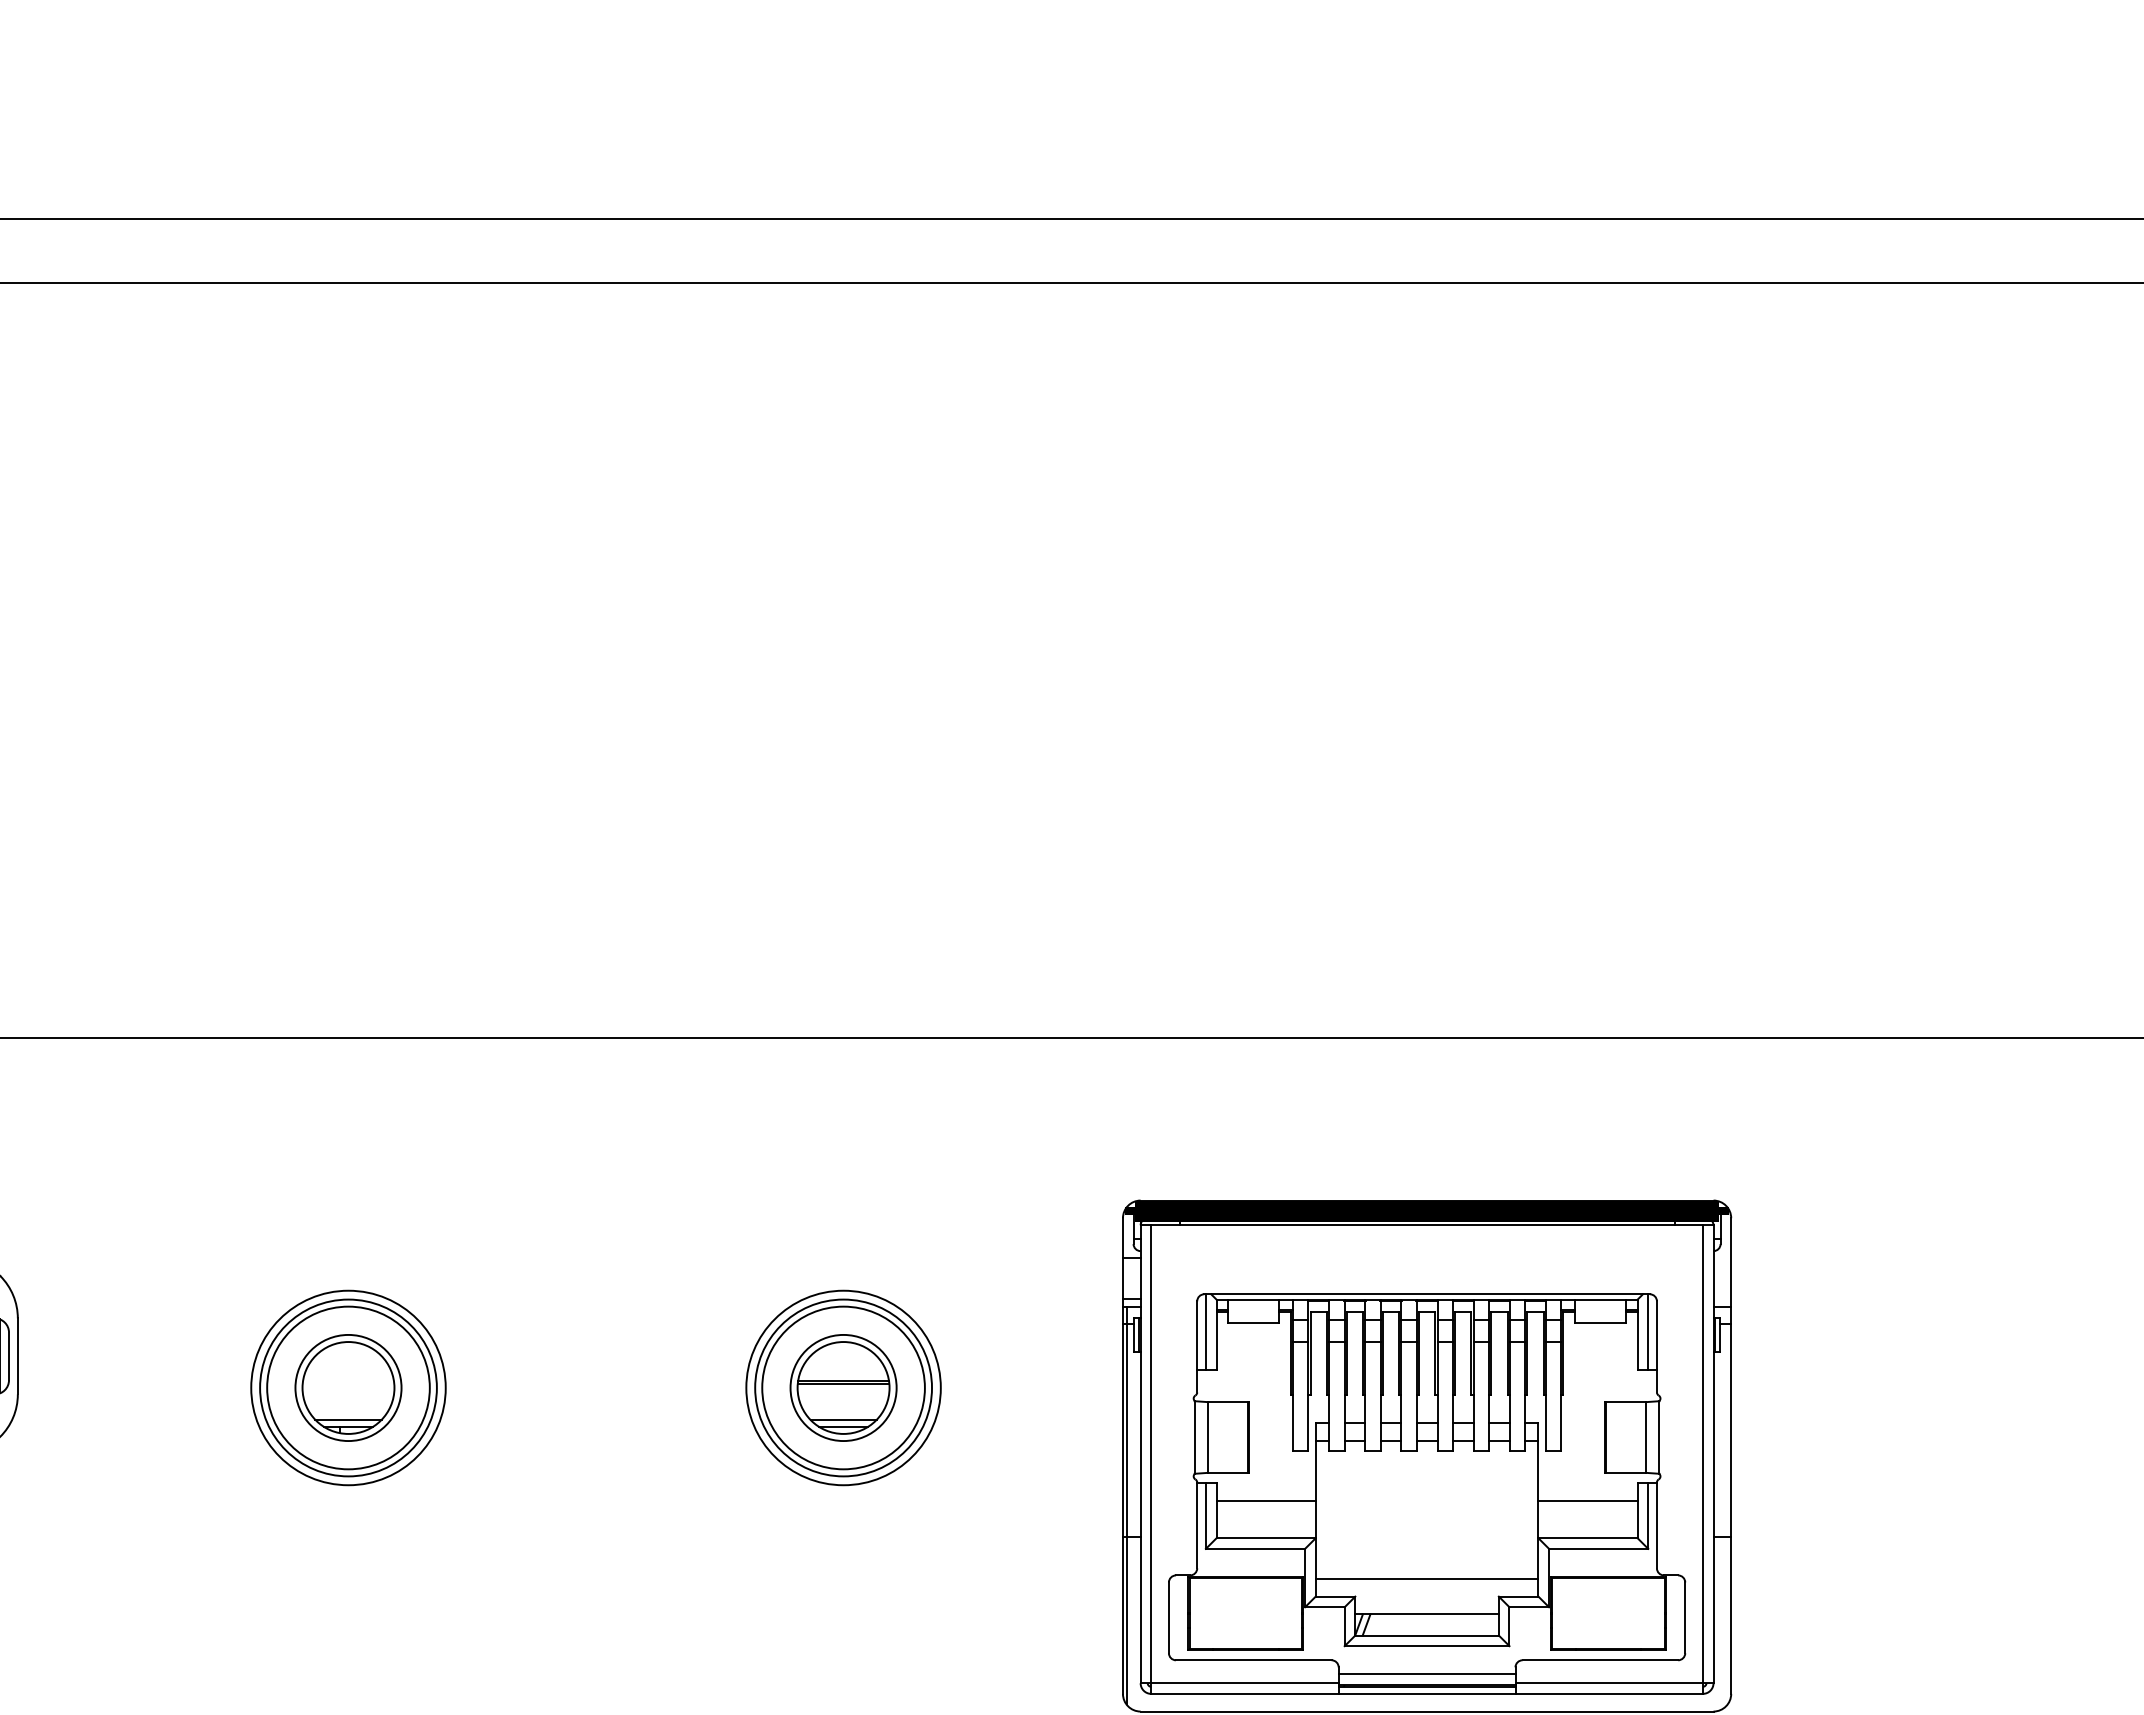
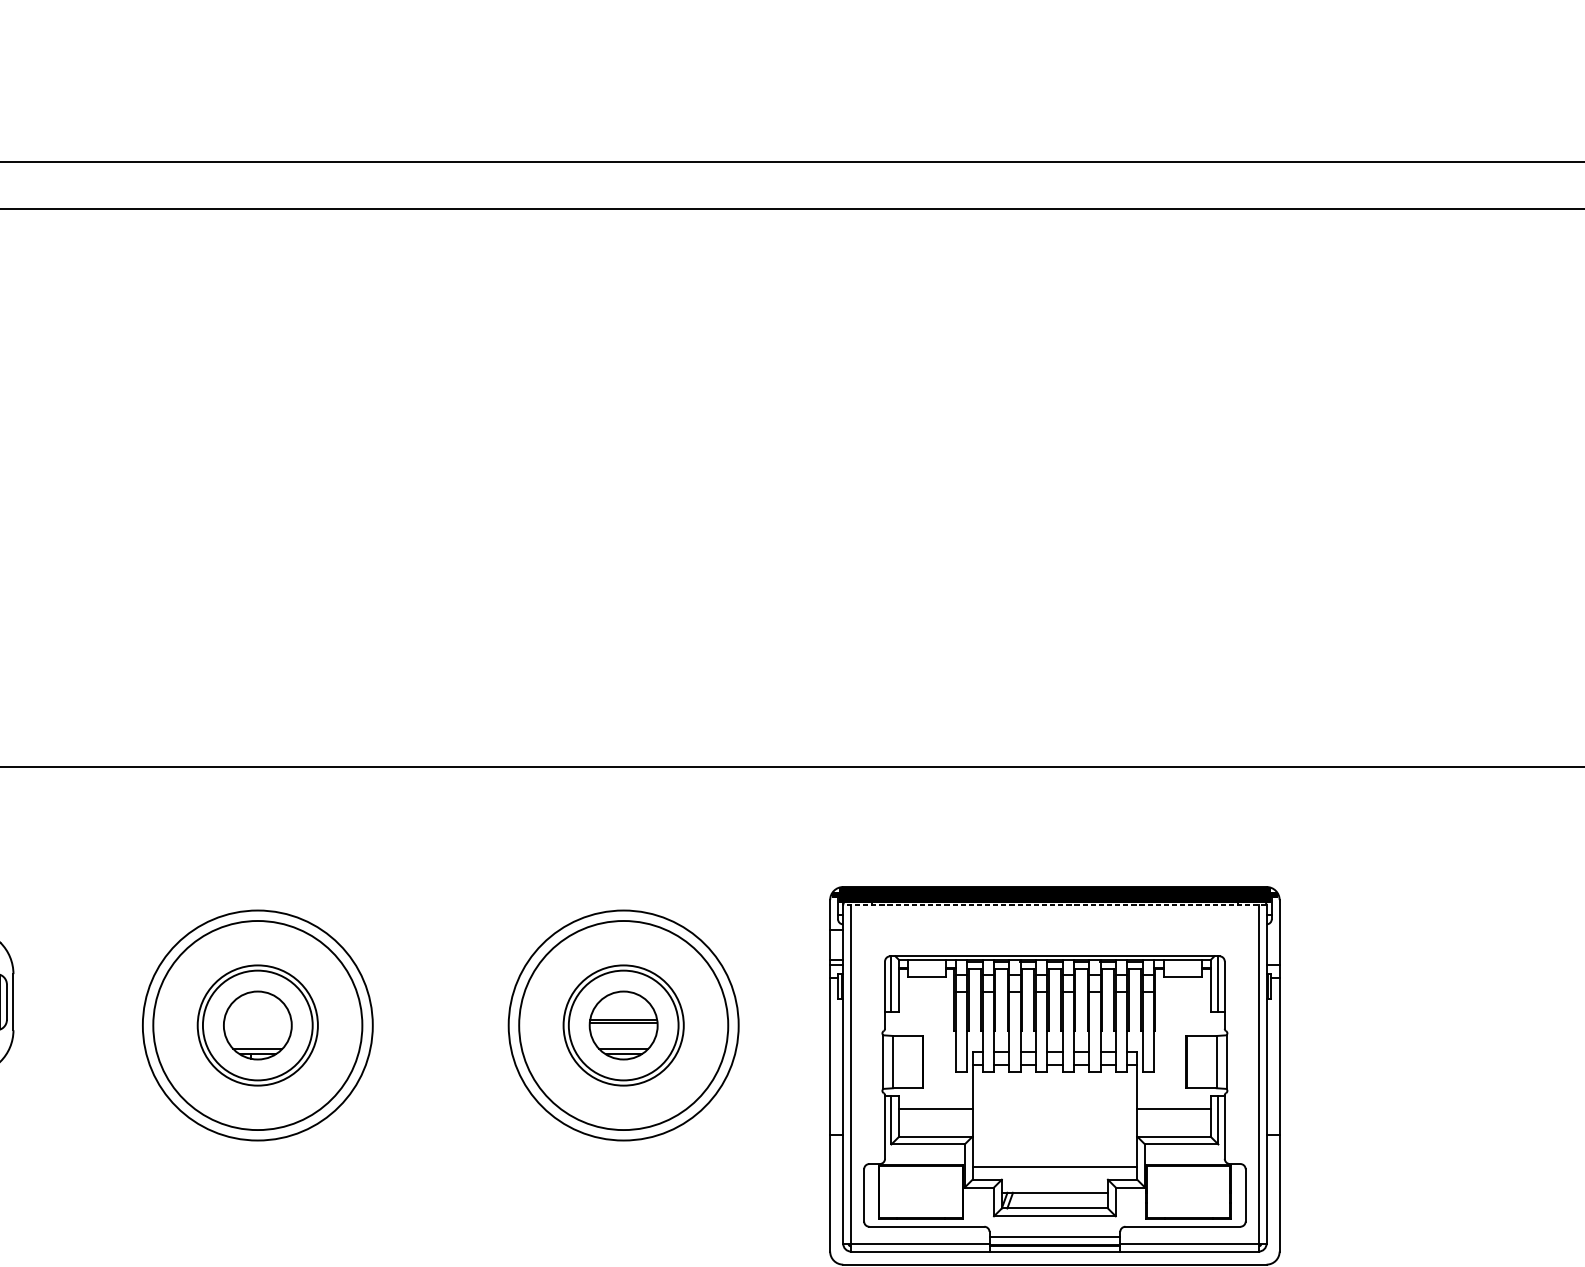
line: (1426, 1225) -> (1054, 905), solid -> dashed
circle: (348, 1387) -> (257, 1025), size x1.4
circle: (348, 1387) -> (257, 1025), size x1.6
circle: (348, 1387) -> (257, 1025), size x1.6
circle: (843, 1387) -> (623, 1025), size x1.4
circle: (843, 1387) -> (623, 1025), size x1.6
circle: (843, 1387) -> (623, 1025), size x1.6
line: (1126, 1504) -> (832, 1111), removed

